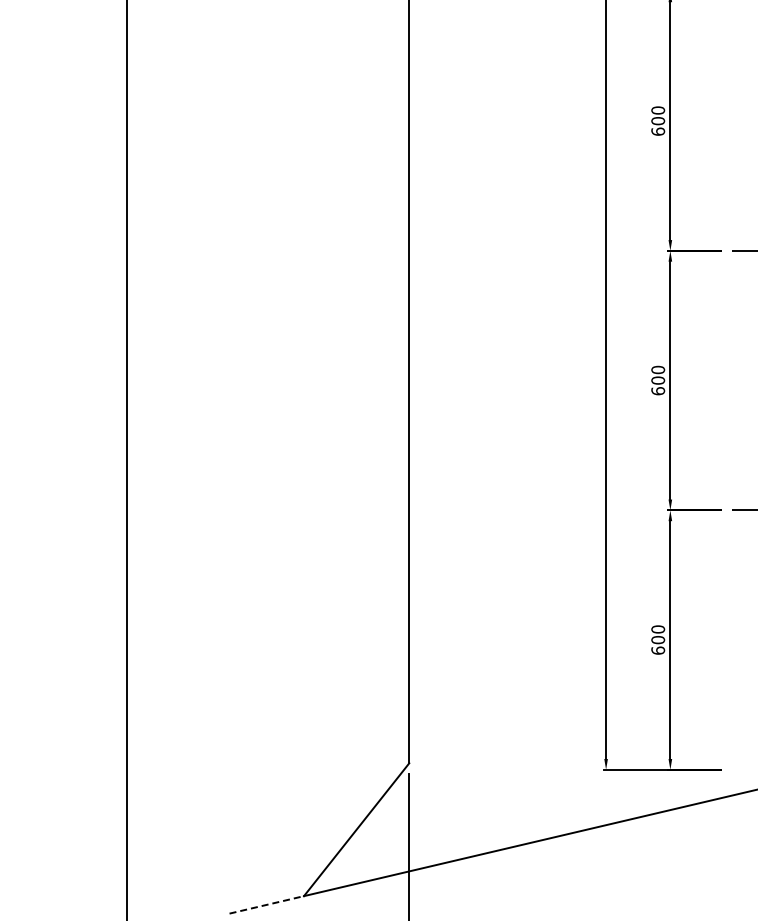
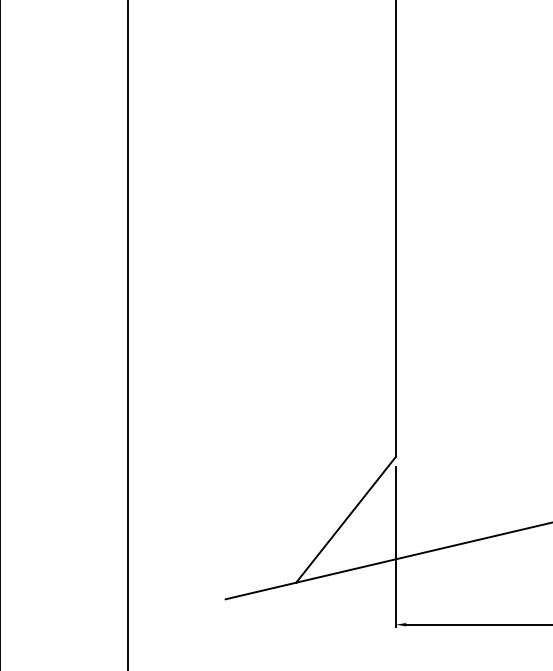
line: (267, 904) -> (261, 590), dashed -> solid

